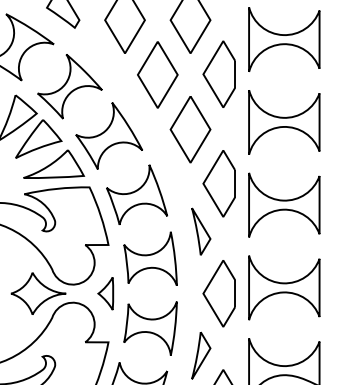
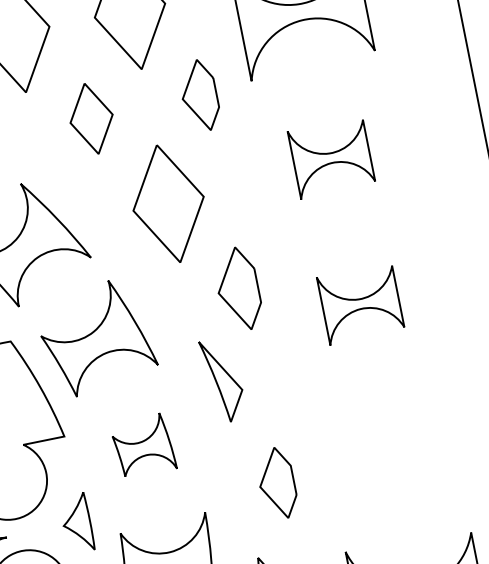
part: (218, 73) -> (198, 94), size x0.6
part: (157, 74) -> (90, 118), size x0.6
part: (284, 122) -> (331, 158), size x0.6
part: (218, 183) -> (236, 289), size x0.7
part: (284, 204) -> (360, 302), size x0.6
part: (150, 258) -> (143, 445), size x0.6
part: (284, 287) -> (390, 449), removed
part: (218, 293) -> (275, 483), size x0.6

